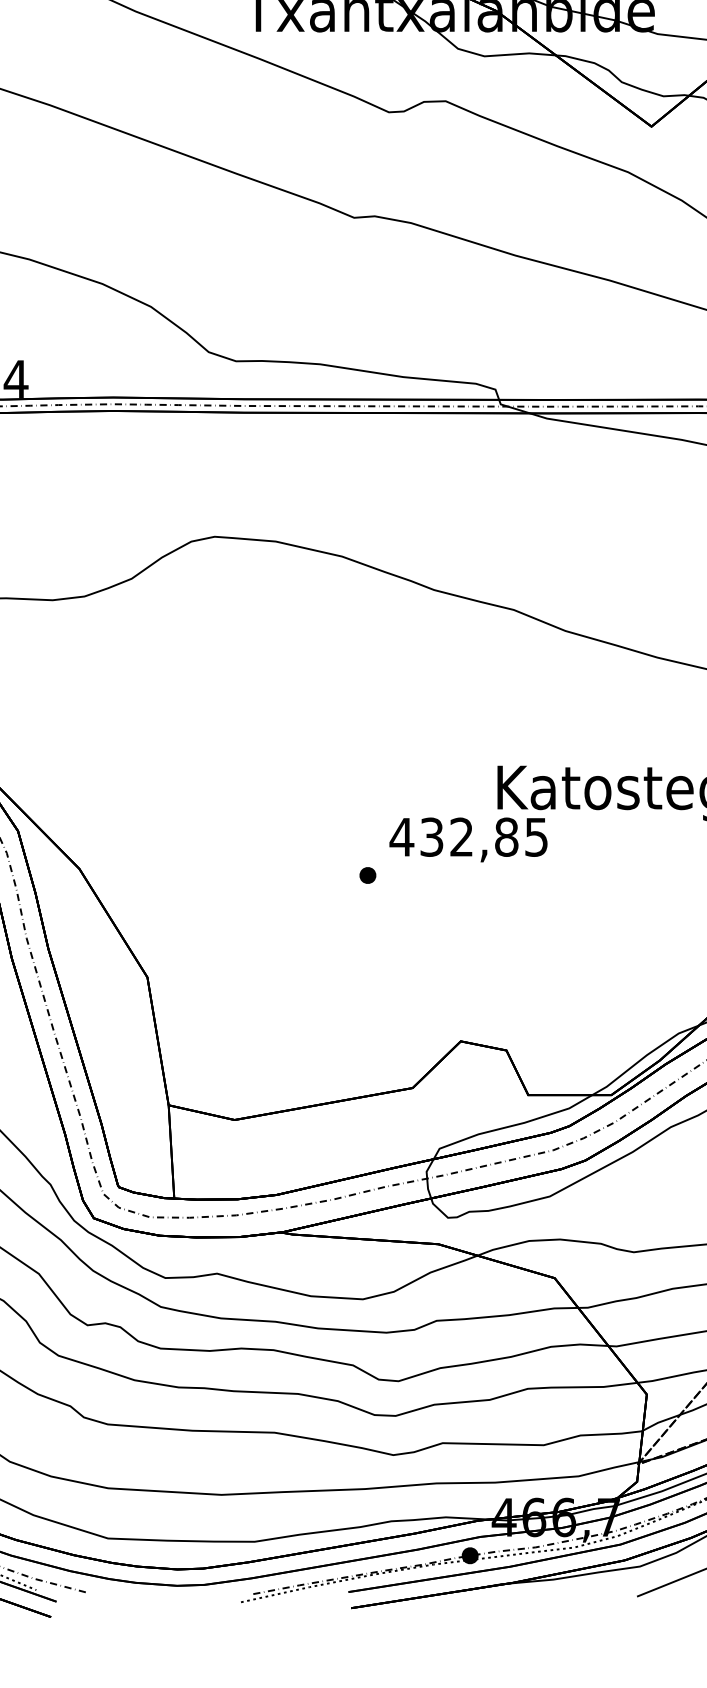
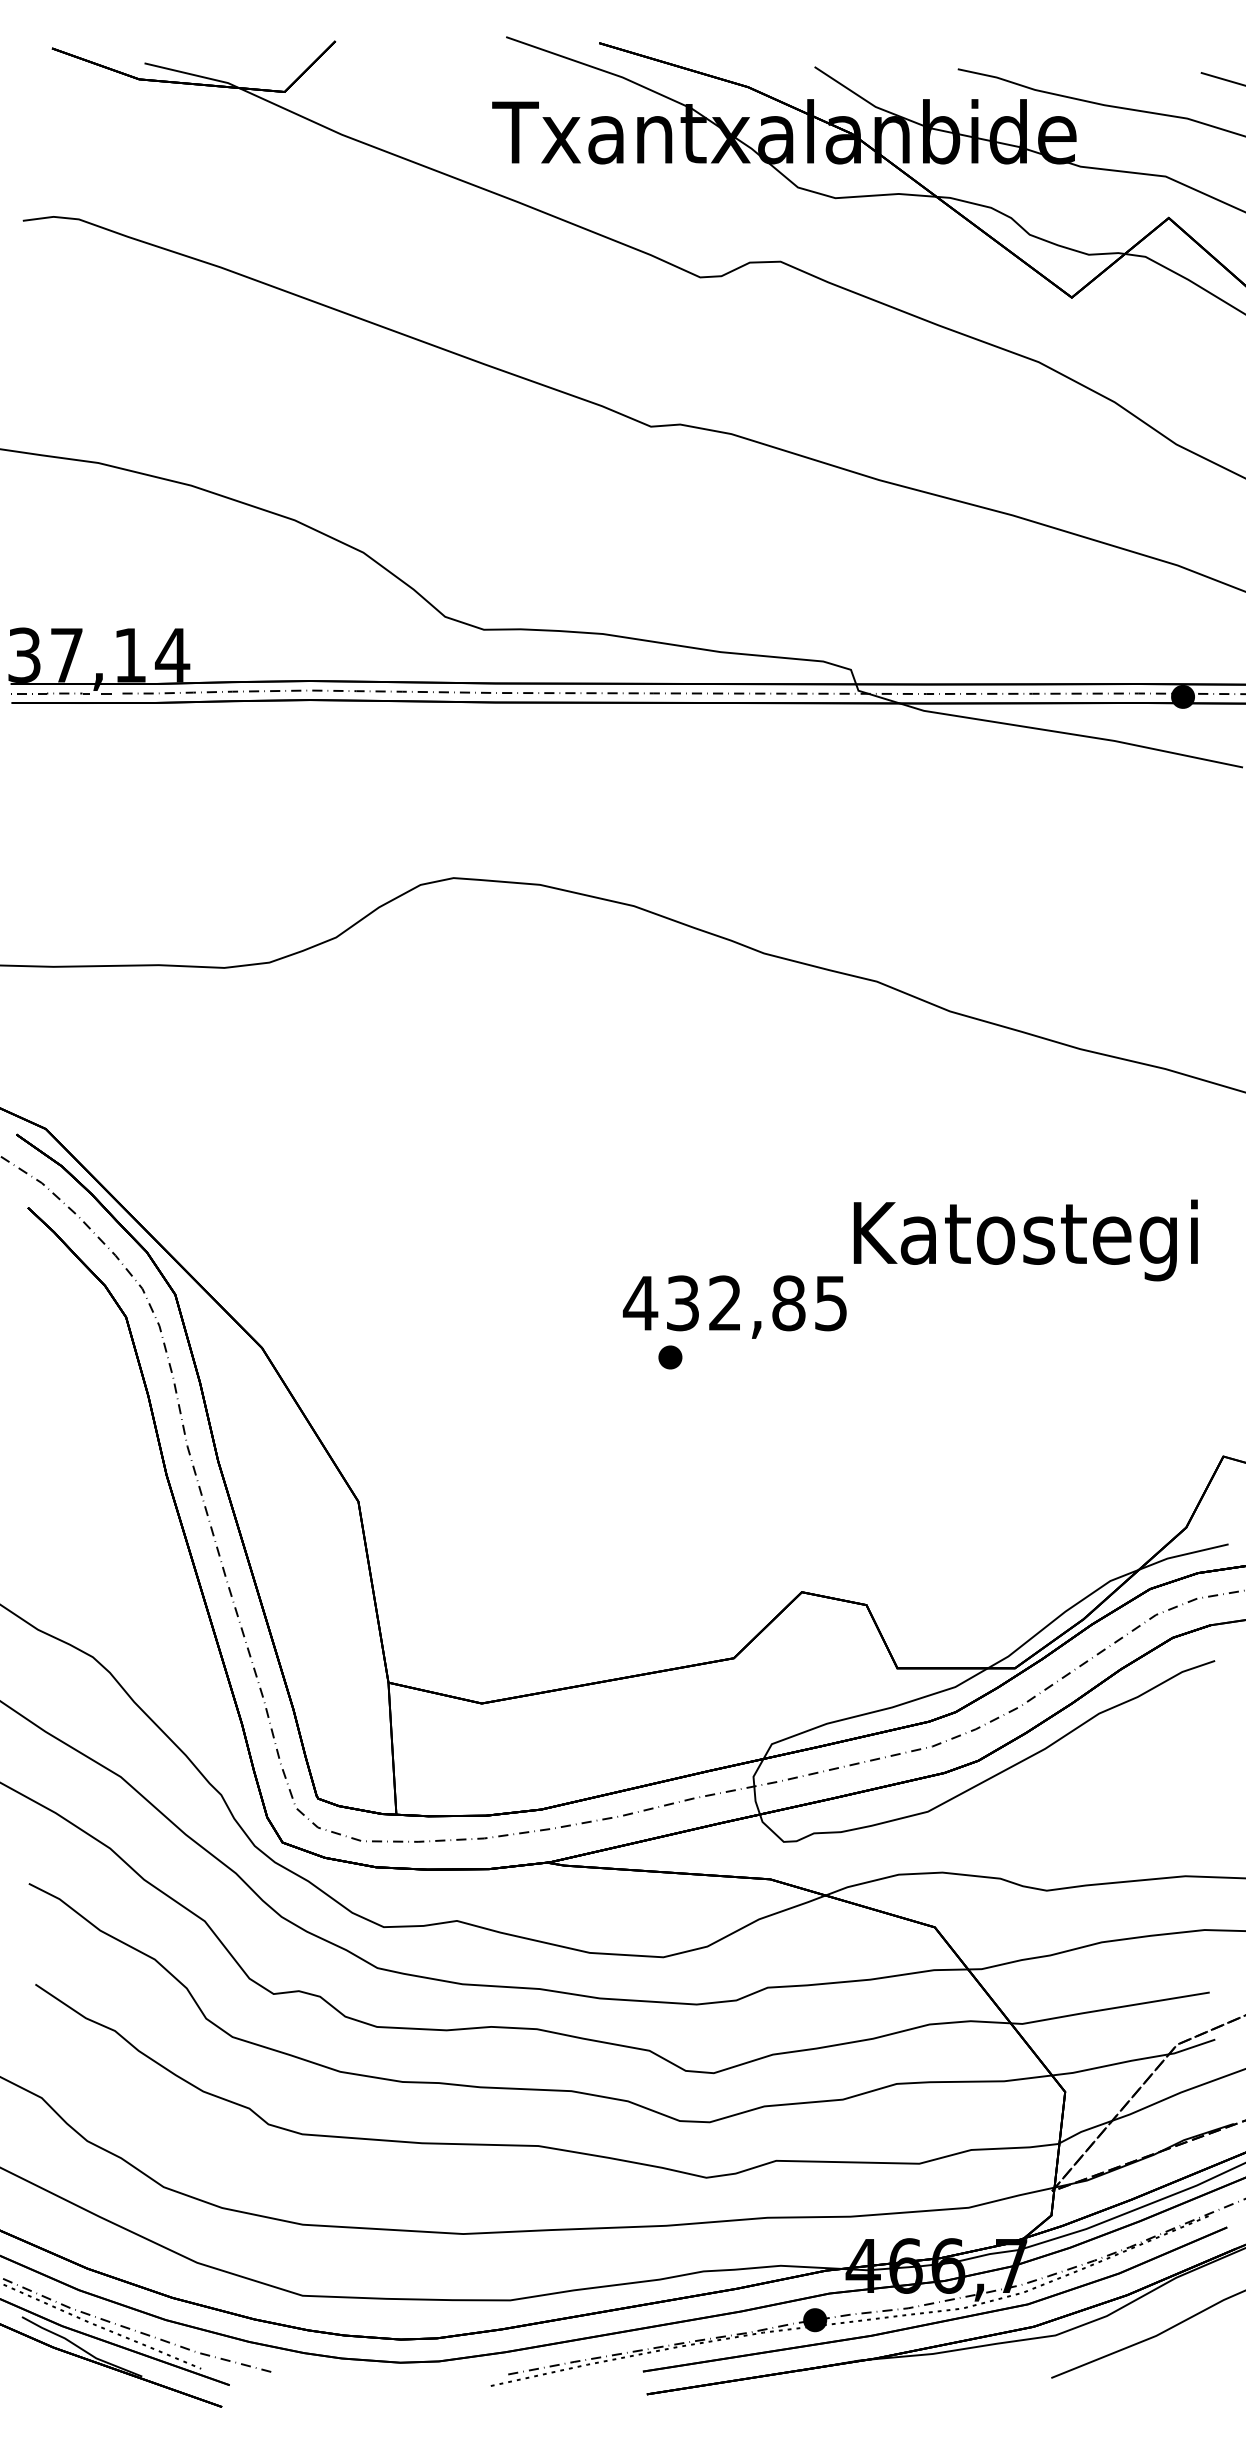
text: (468, 839) -> (734, 1306), moved

